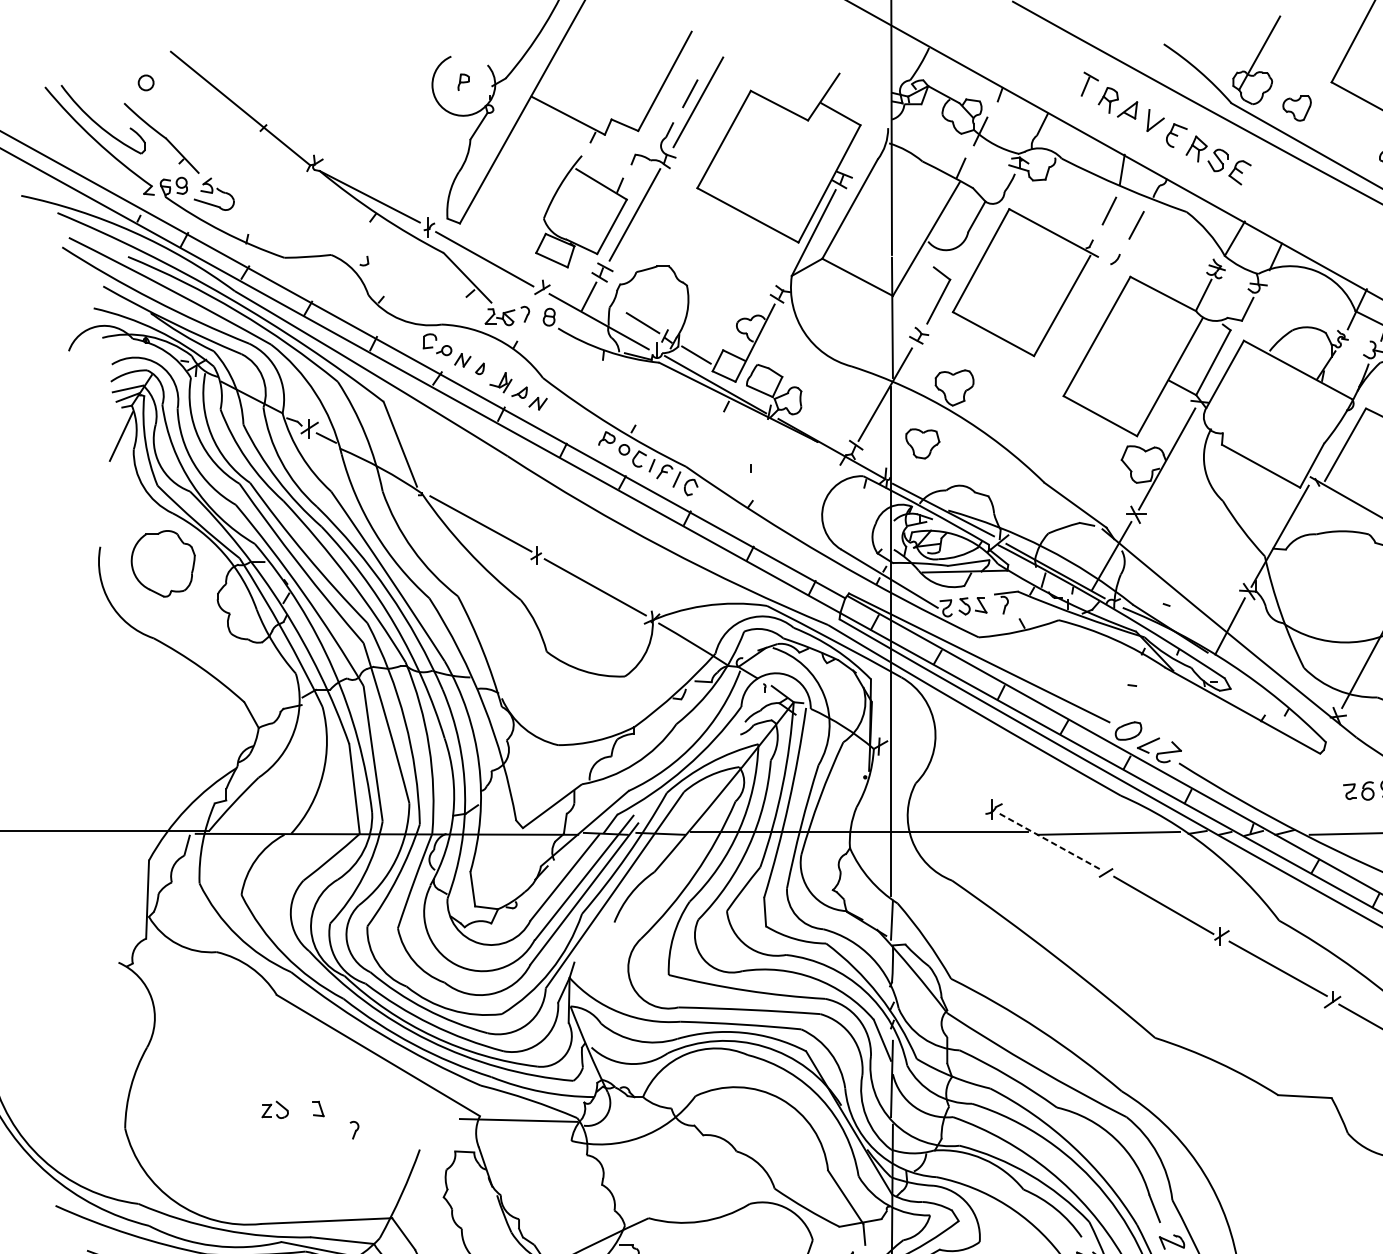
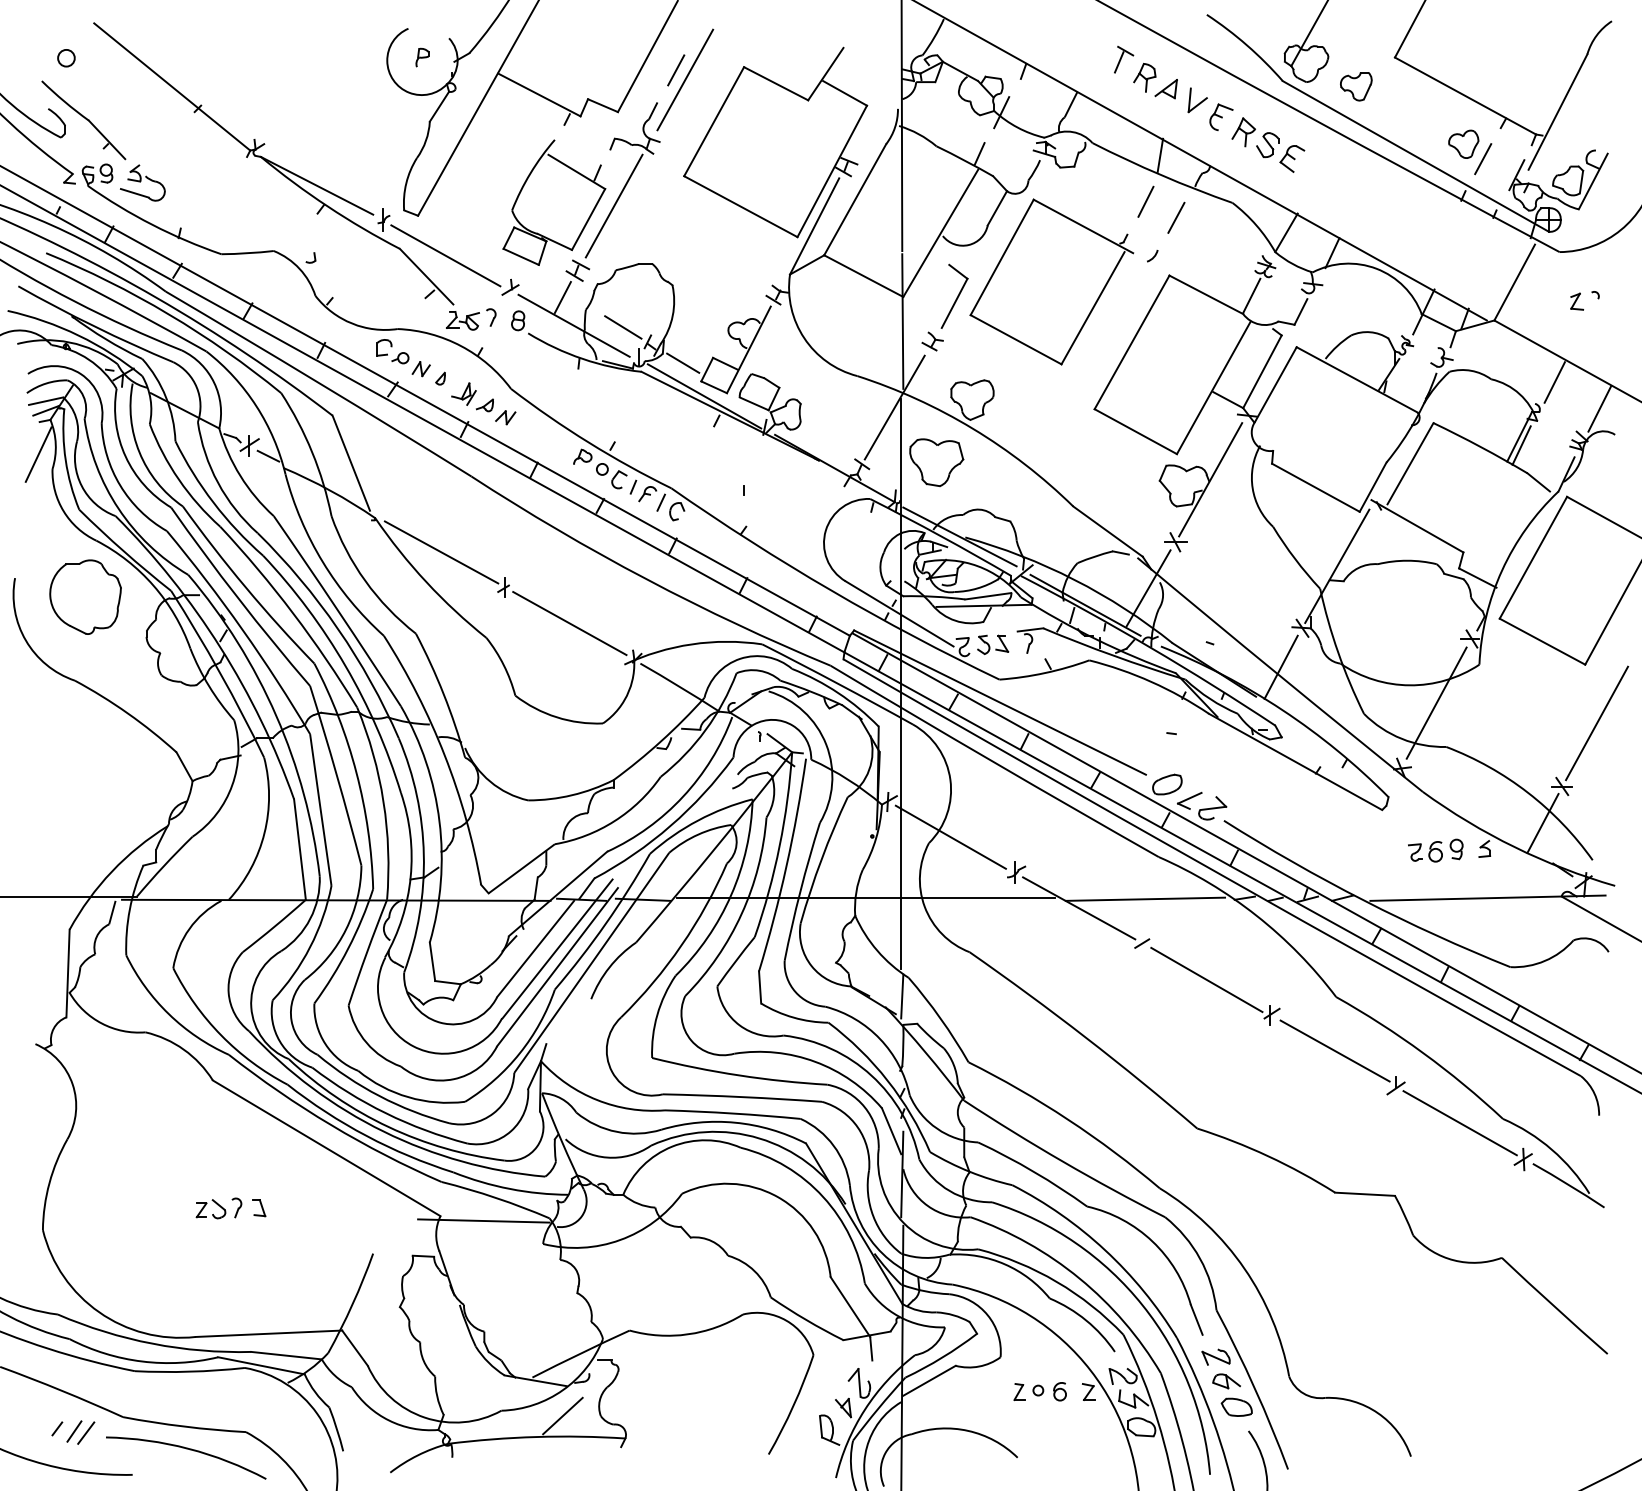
part: (922, 443) -> (936, 462), size x1.43
line: (935, 777) -> (950, 836), added
line: (1050, 841) -> (1079, 908), dashed -> solid
part: (354, 1129) -> (236, 1207), moved

